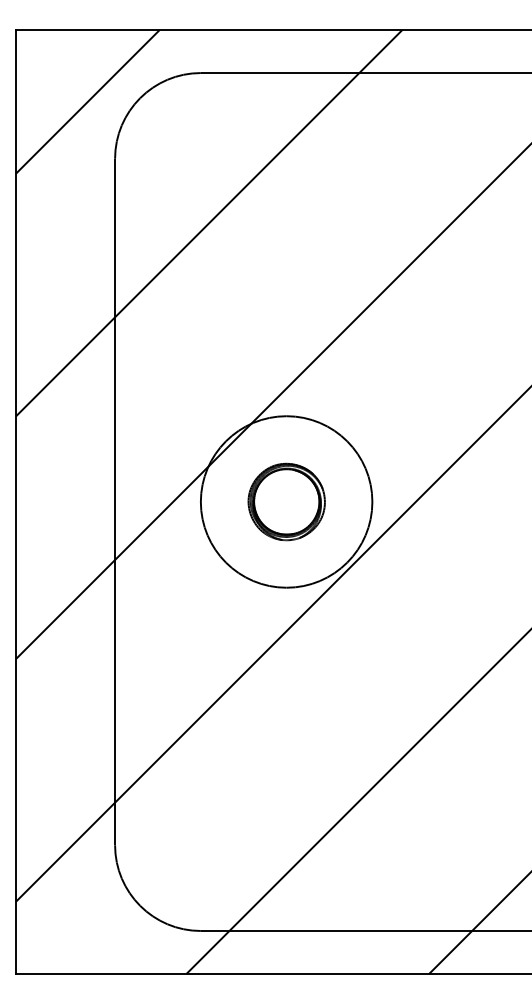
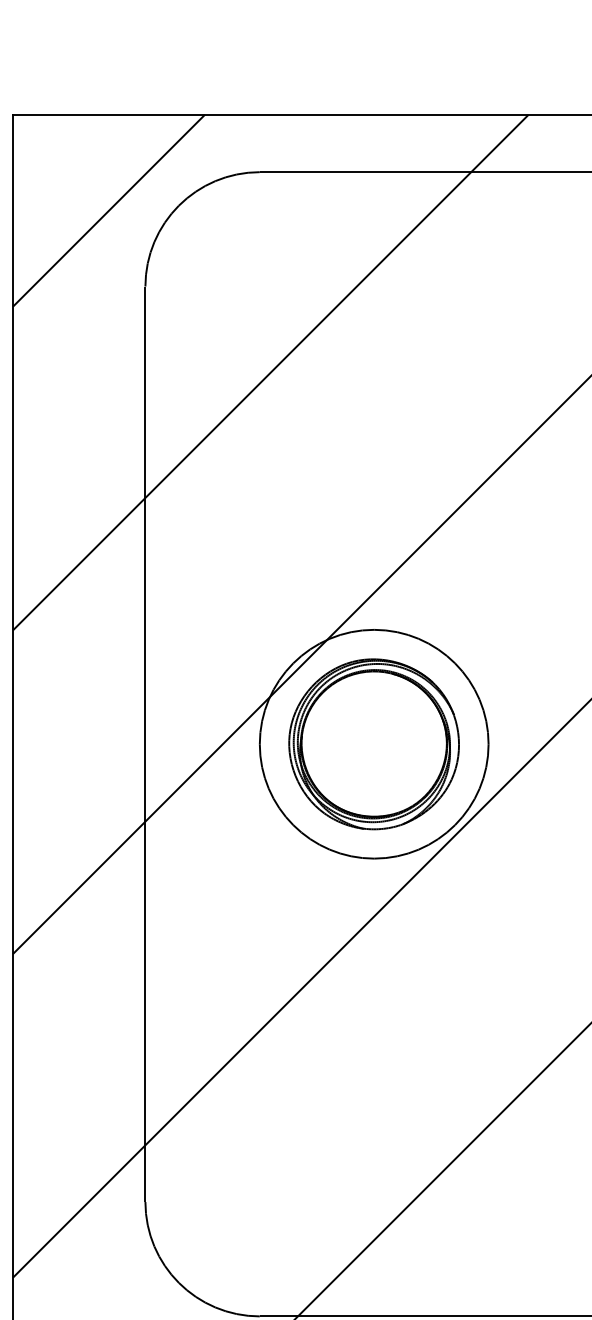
part: (286, 501) -> (374, 743), size x1.67

